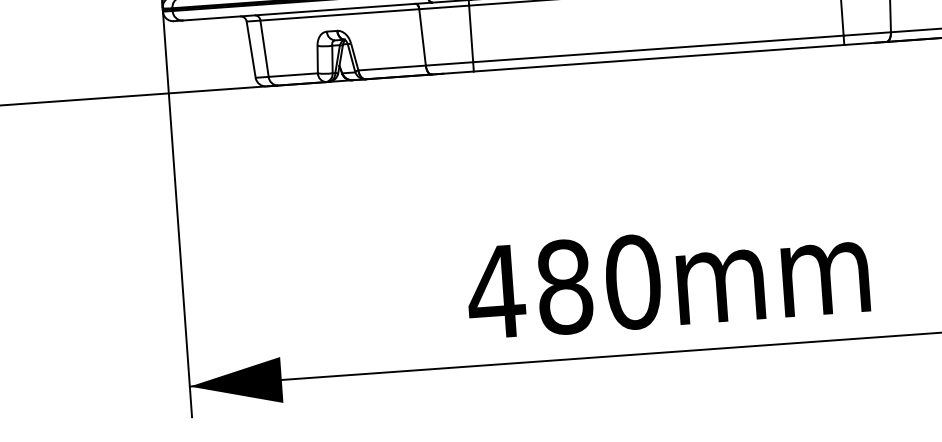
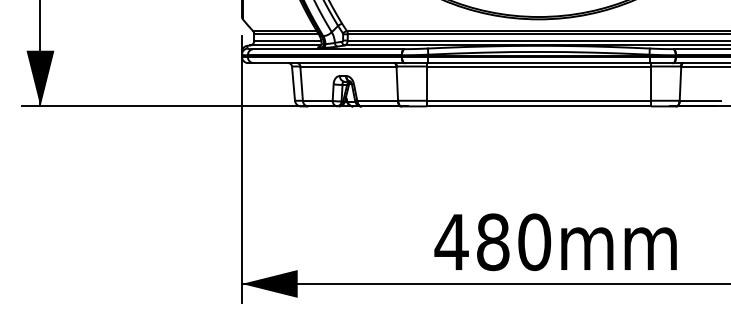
text: (667, 280) -> (555, 242), moved

